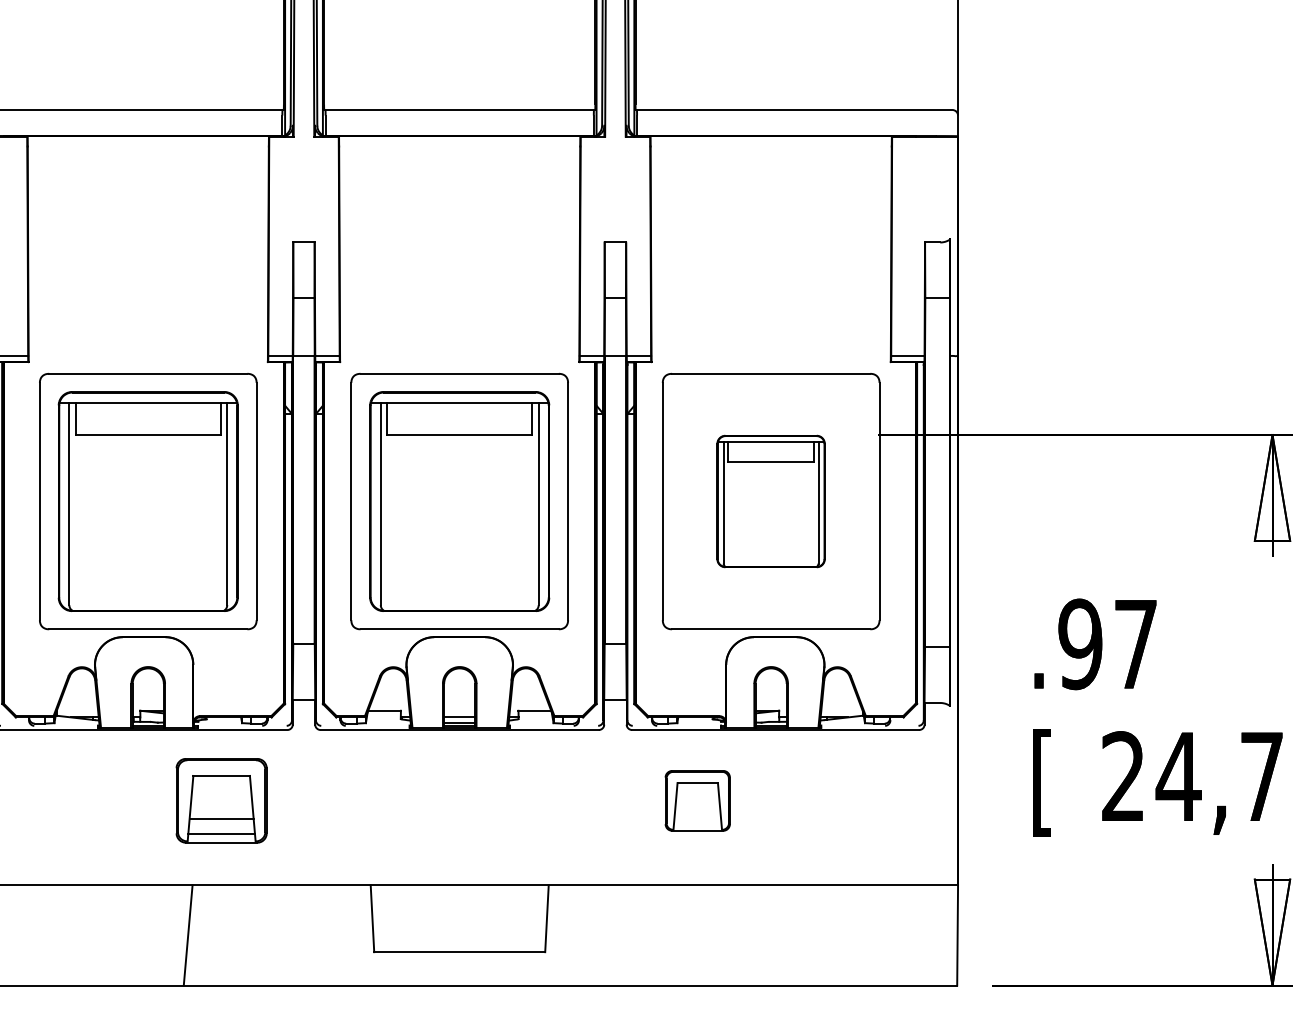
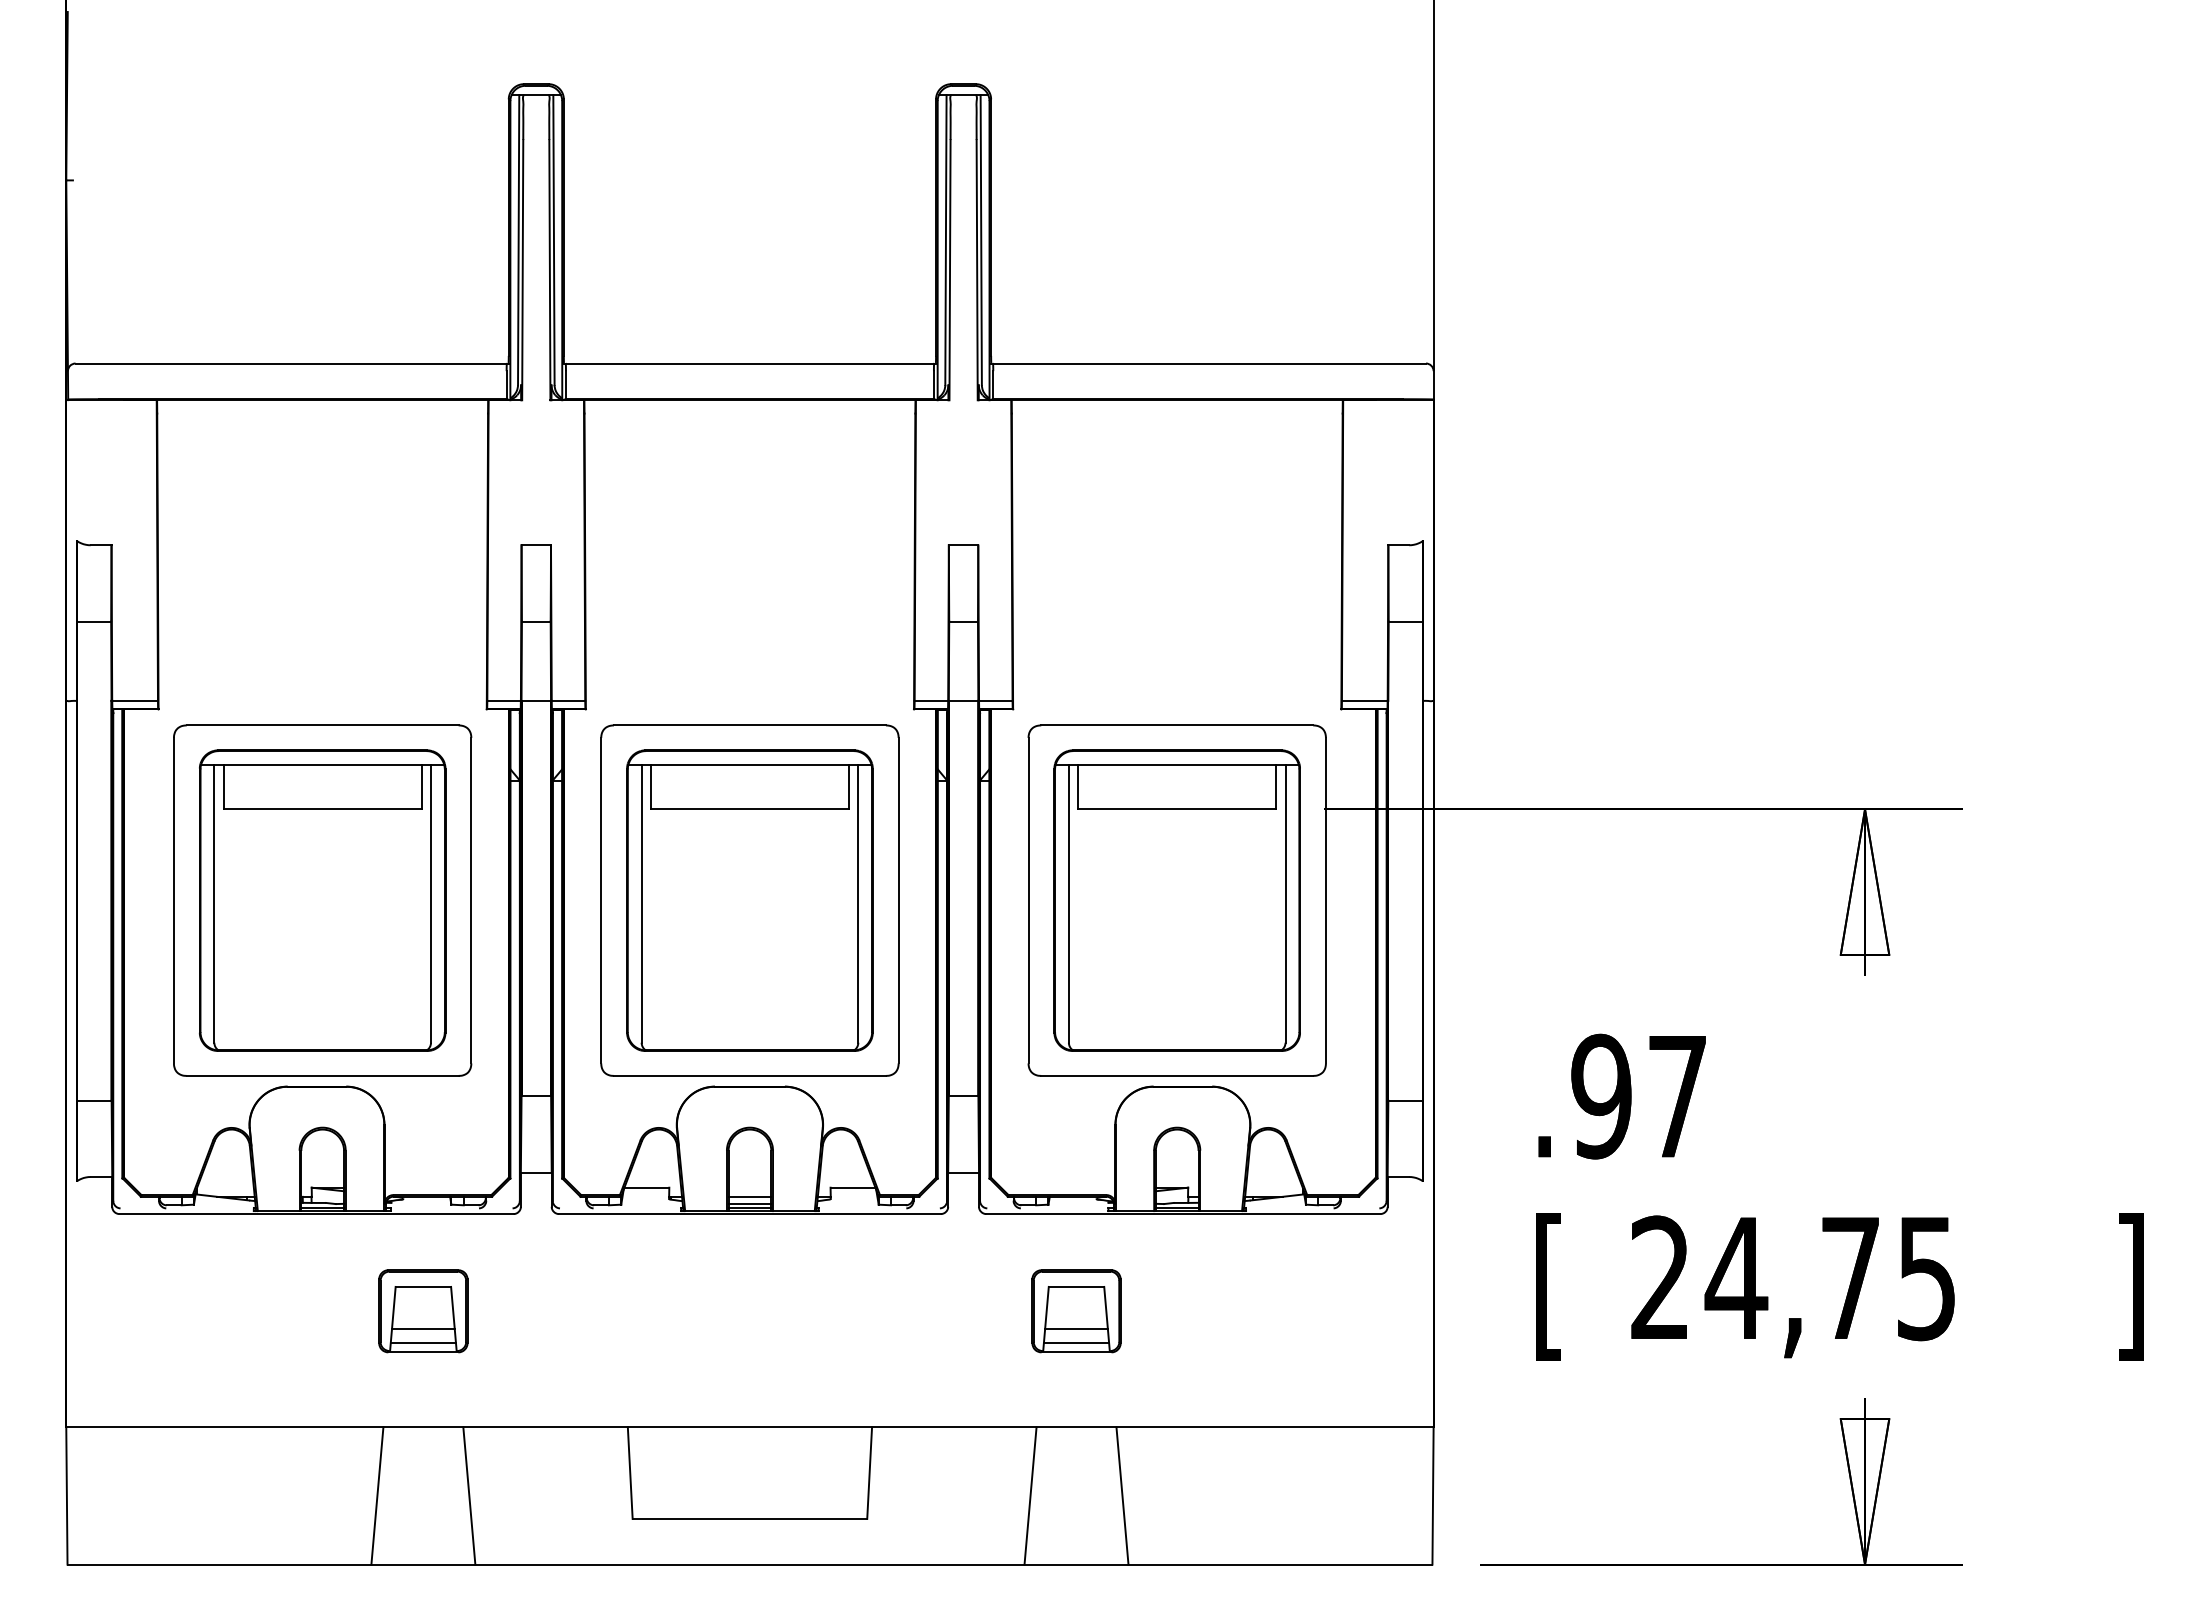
part: (770, 501) -> (1176, 900), size x1.67
part: (221, 801) -> (423, 1311), size x0.71
line: (697, 814) -> (1076, 1329), added
line: (697, 824) -> (1076, 1343), added
line: (255, 935) -> (469, 1495), added
line: (664, 935) -> (1030, 1495), added
line: (731, 935) -> (1122, 1495), added

